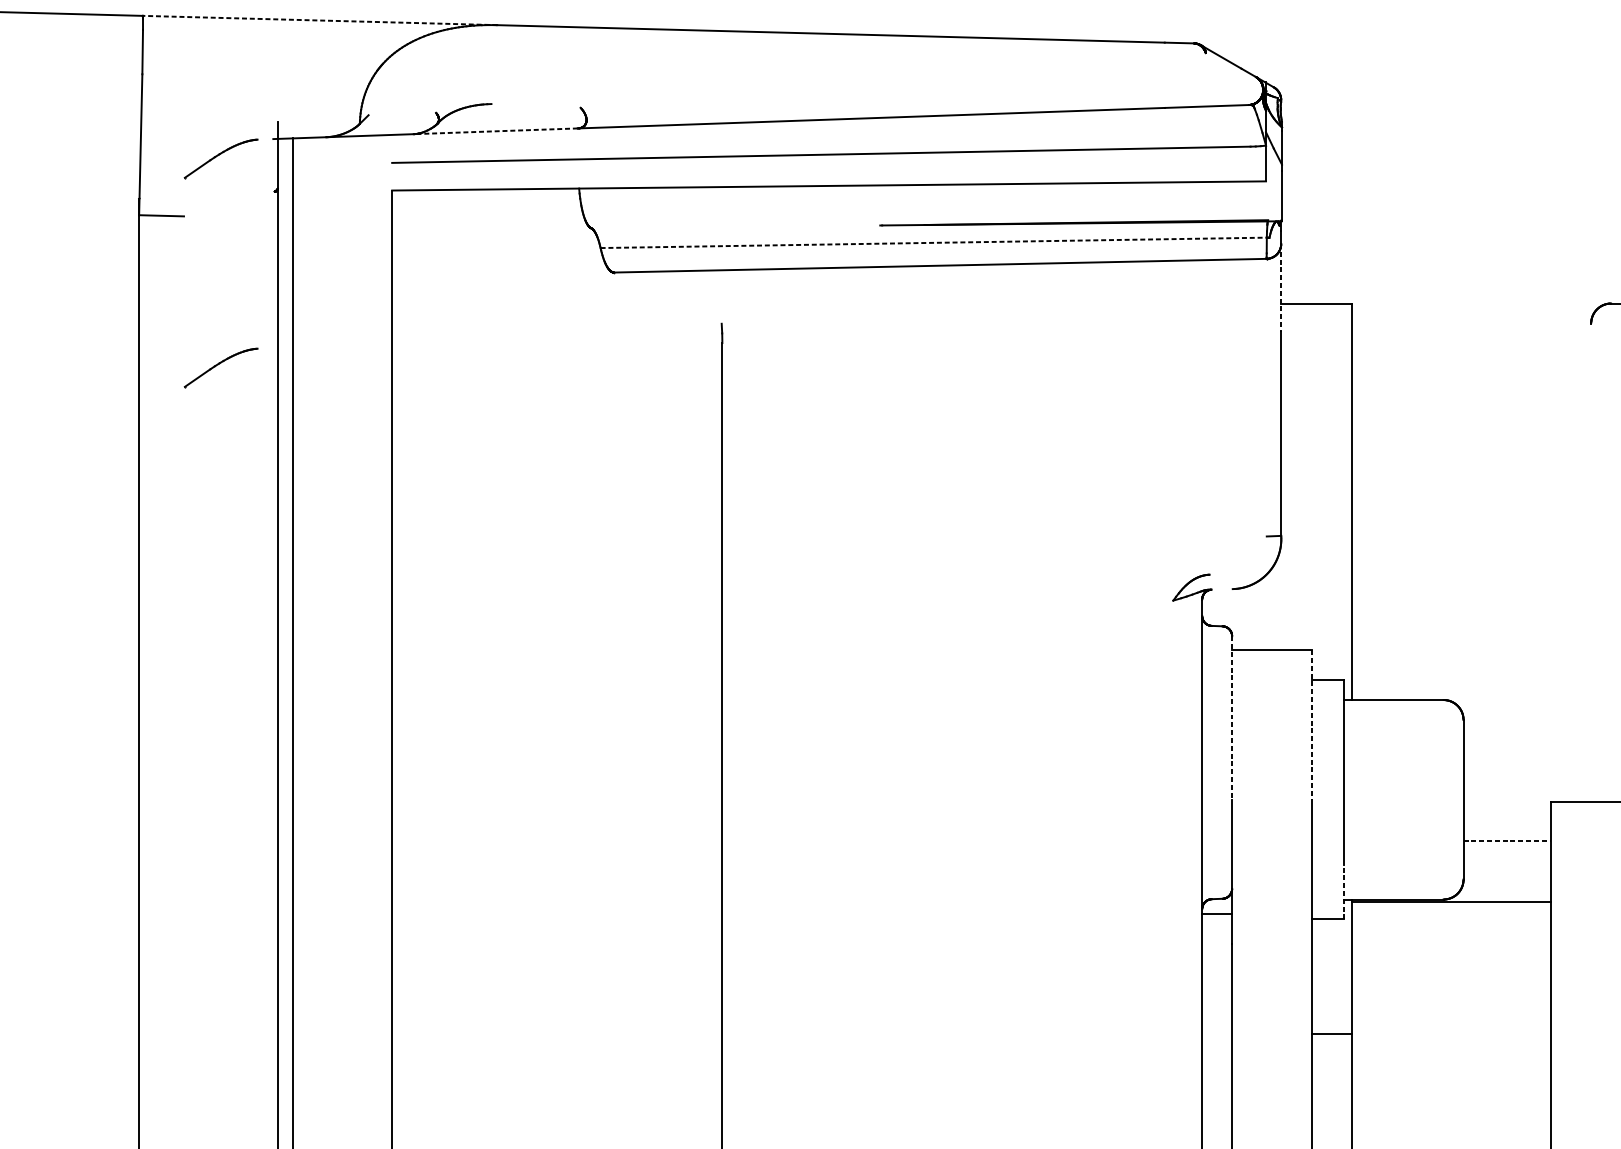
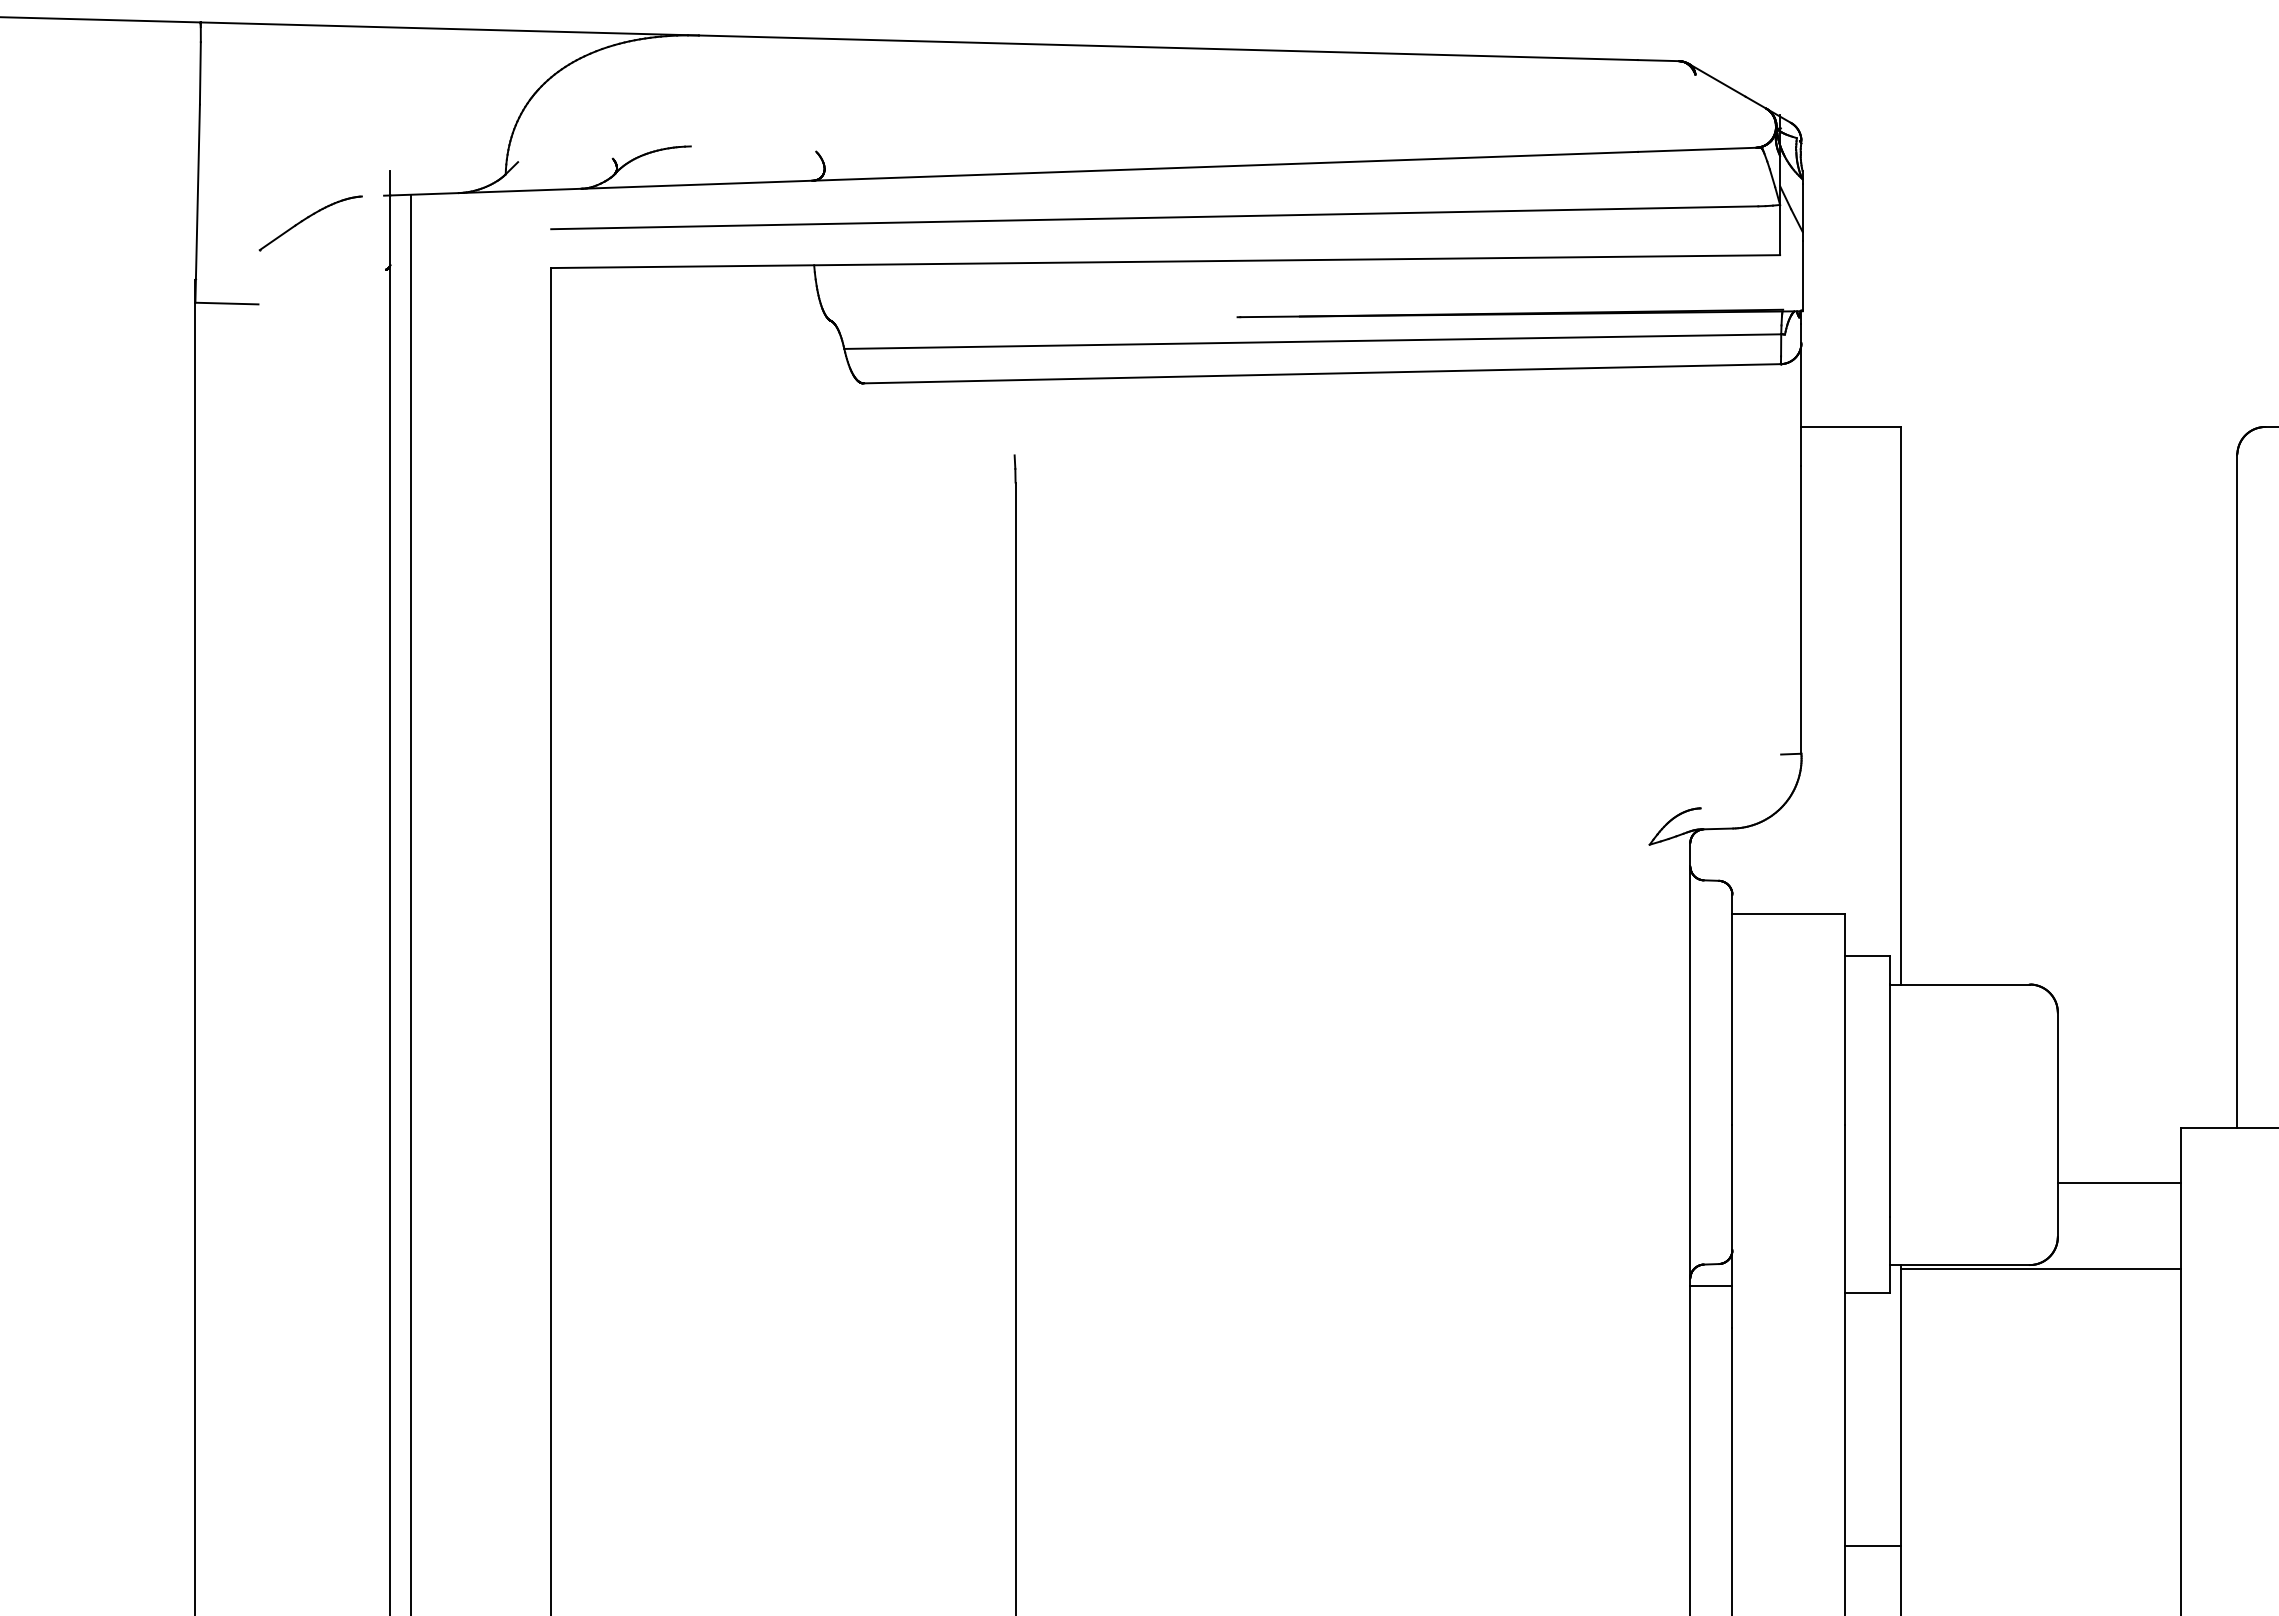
line: (319, 20) -> (449, 28), dashed -> solid
line: (495, 131) -> (696, 184), dashed -> solid
line: (934, 242) -> (1313, 341), dashed -> solid
line: (1281, 287) -> (1801, 404), dashed -> solid
part: (220, 367) -> (310, 517), removed
line: (1591, 562) -> (2237, 791), added
line: (1220, 589) -> (1716, 828), added
line: (1232, 717) -> (1732, 1009), dashed -> solid
line: (1311, 725) -> (1844, 1020), dashed -> solid
line: (1507, 840) -> (2119, 1182), dashed -> solid
line: (1343, 892) -> (1889, 1254), dashed -> solid
line: (1331, 1034) -> (1872, 1545), moved

